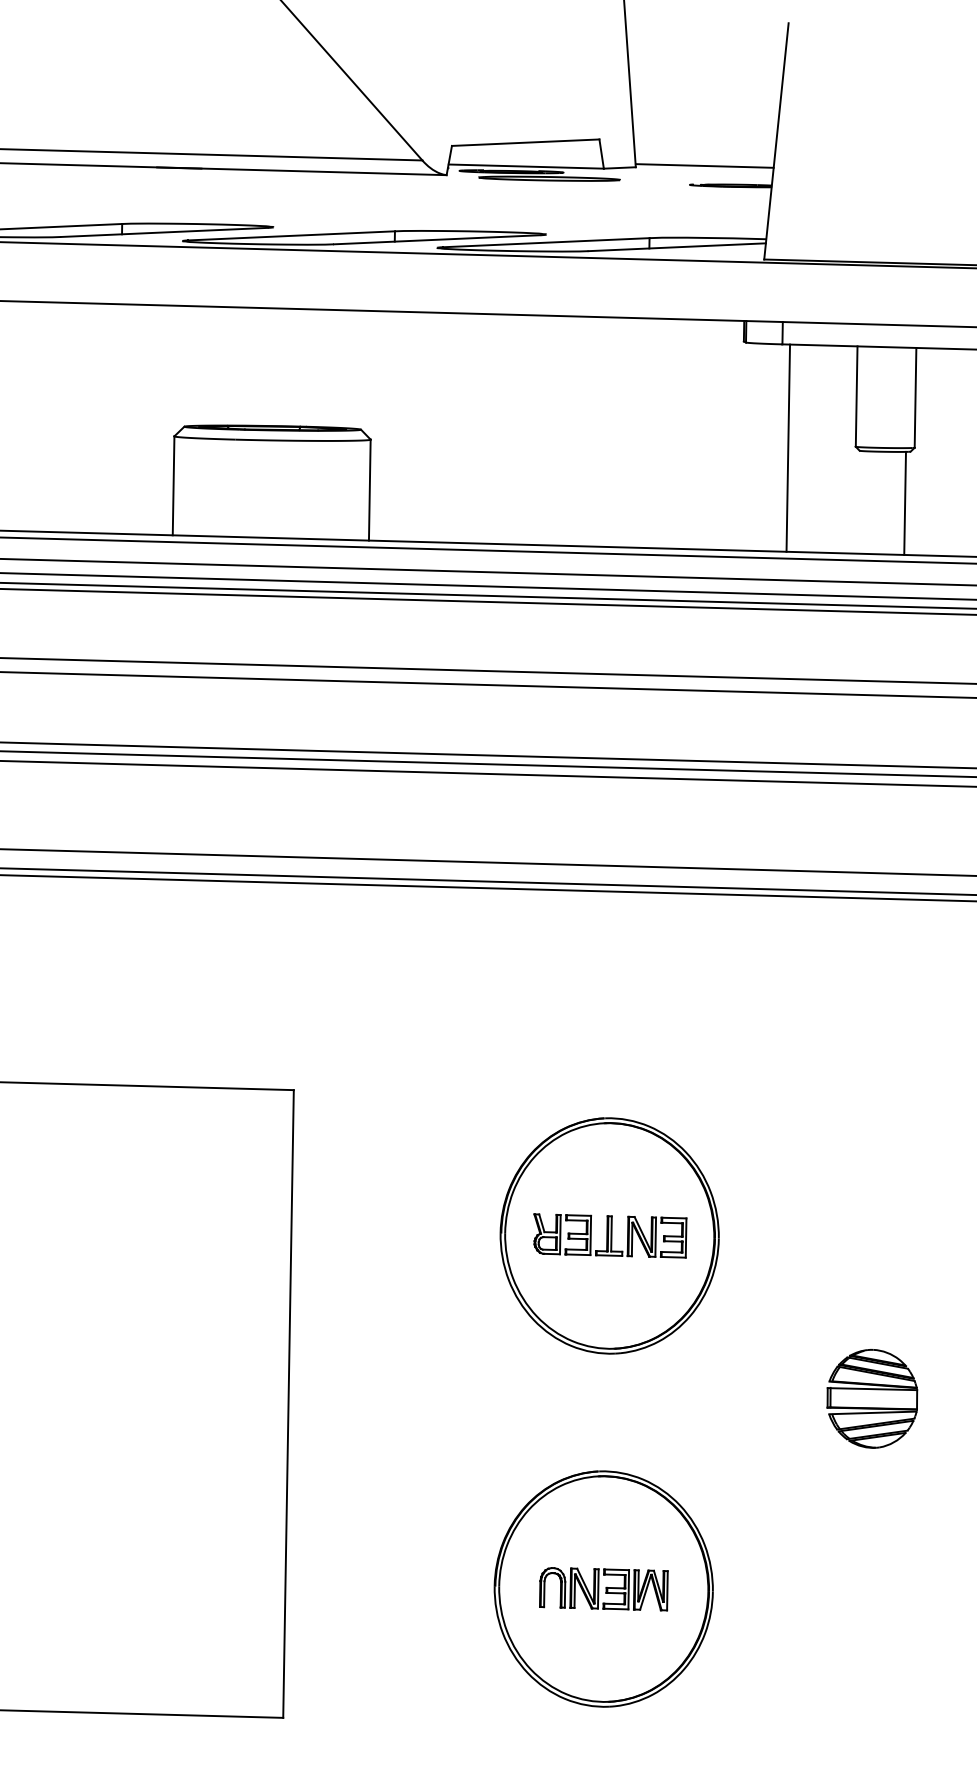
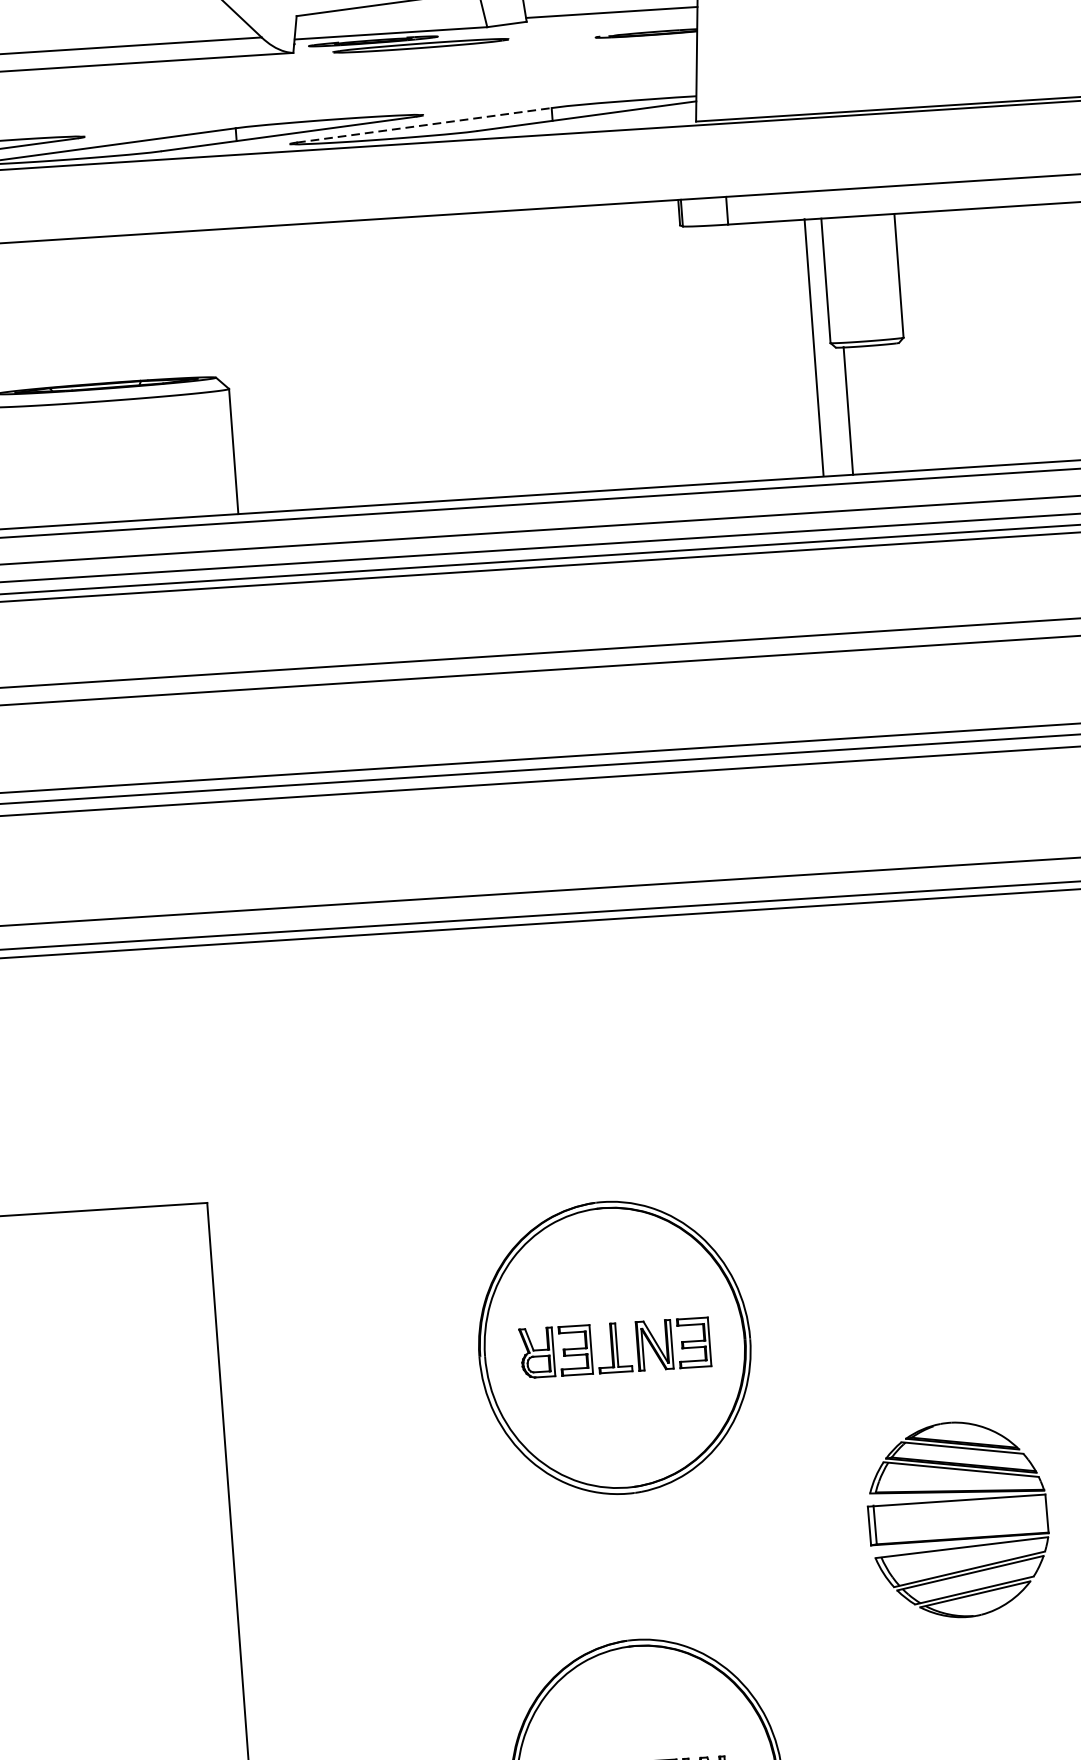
line: (546, 242) -> (424, 125), solid -> dashed
line: (788, 447) -> (814, 346), moved
line: (904, 502) -> (847, 409), moved
part: (872, 1398) -> (958, 1519), size x1.6

